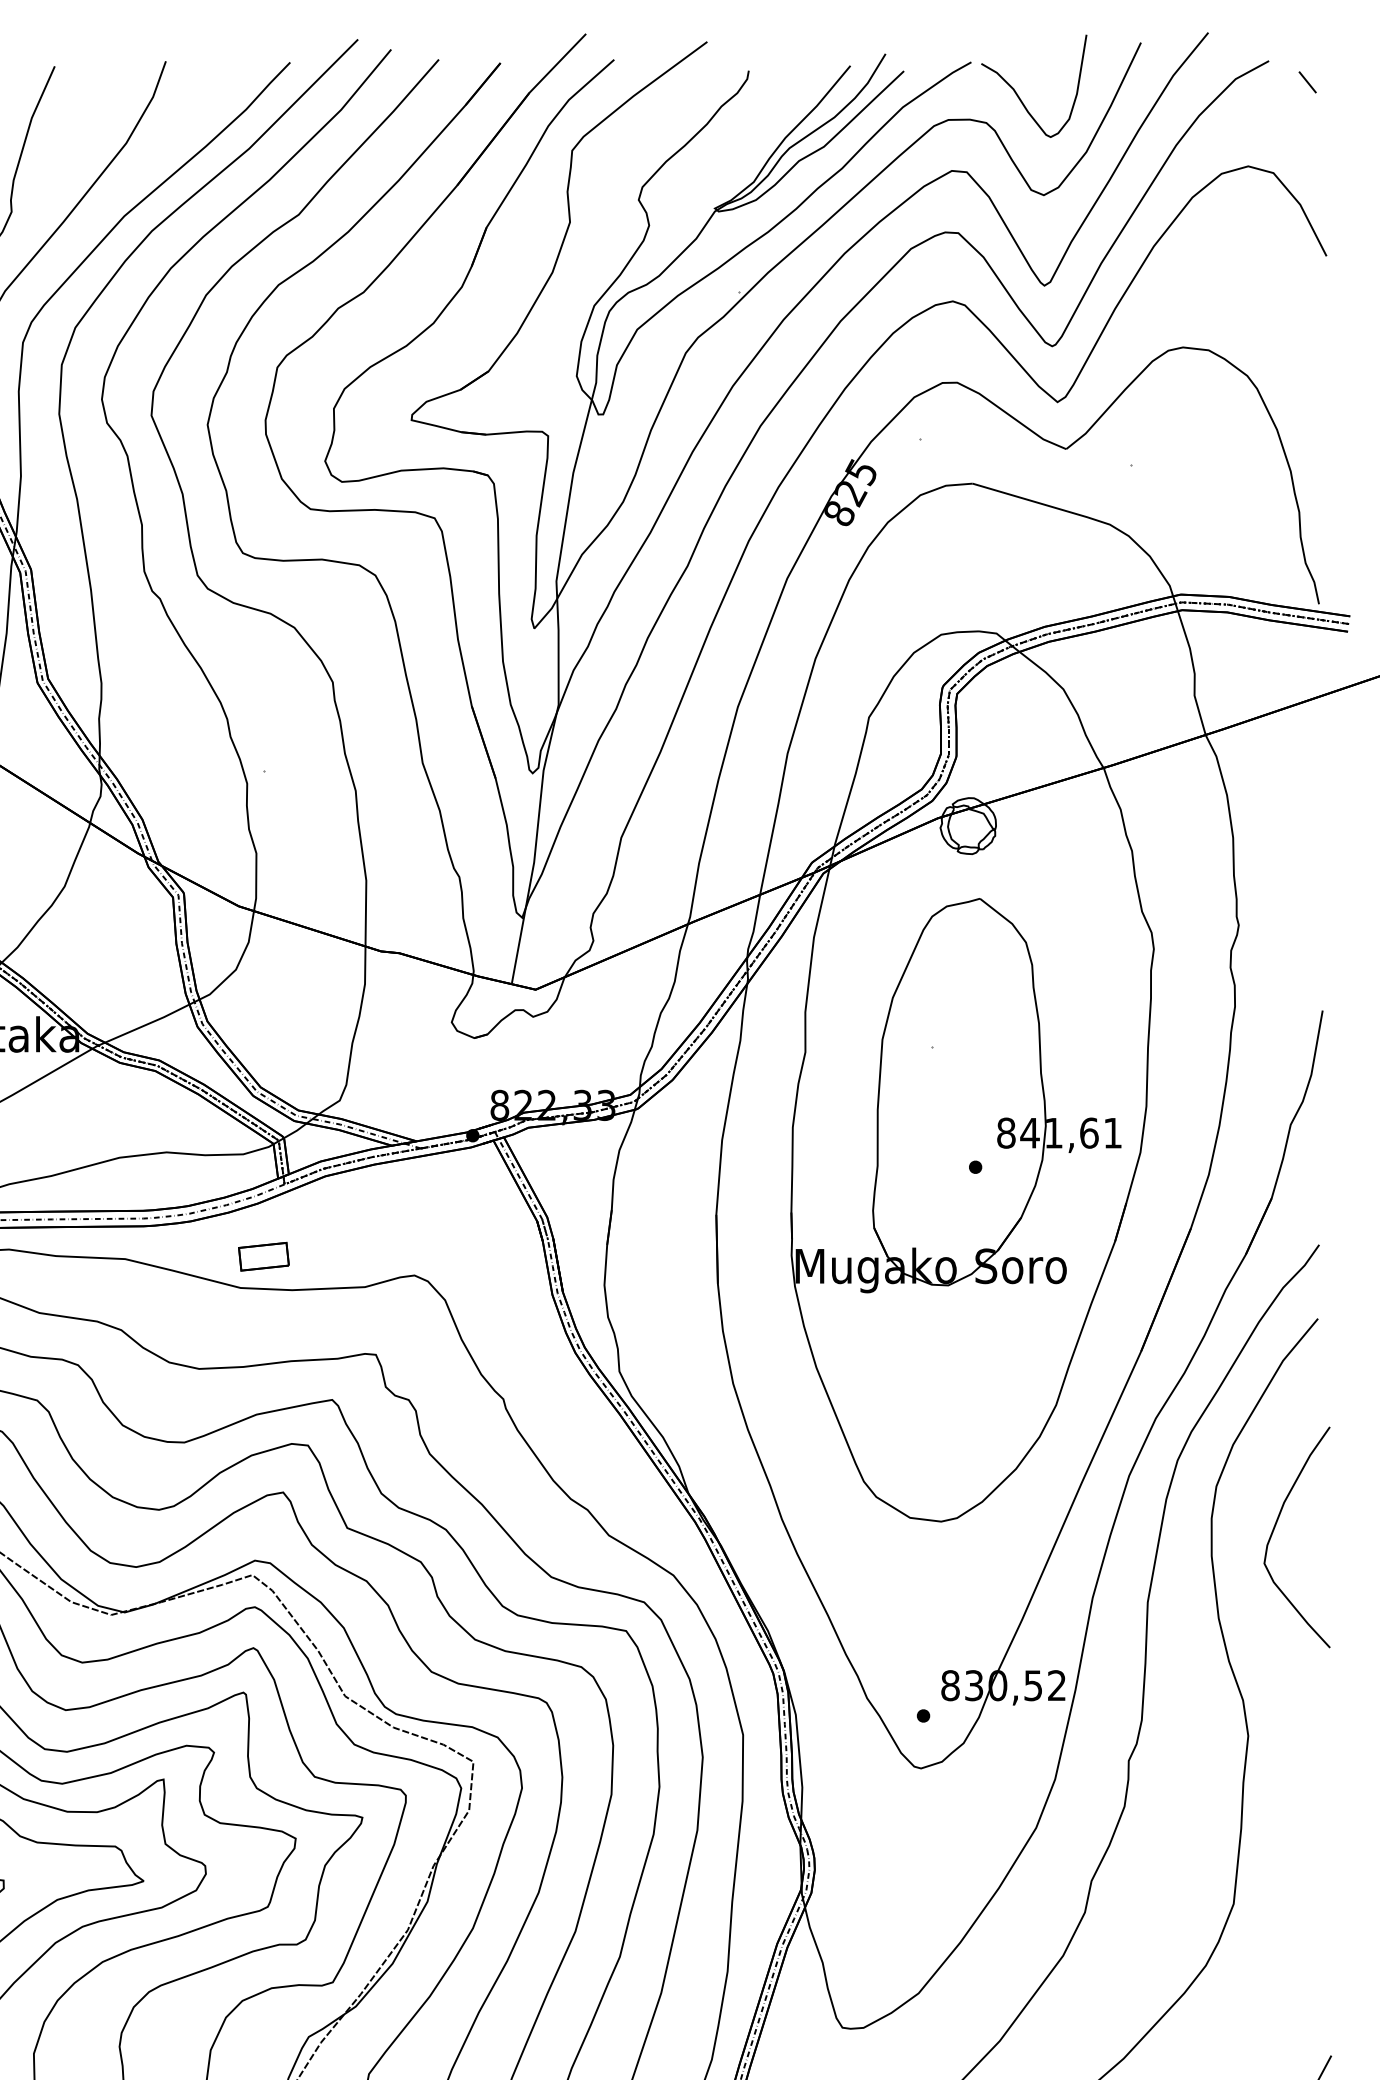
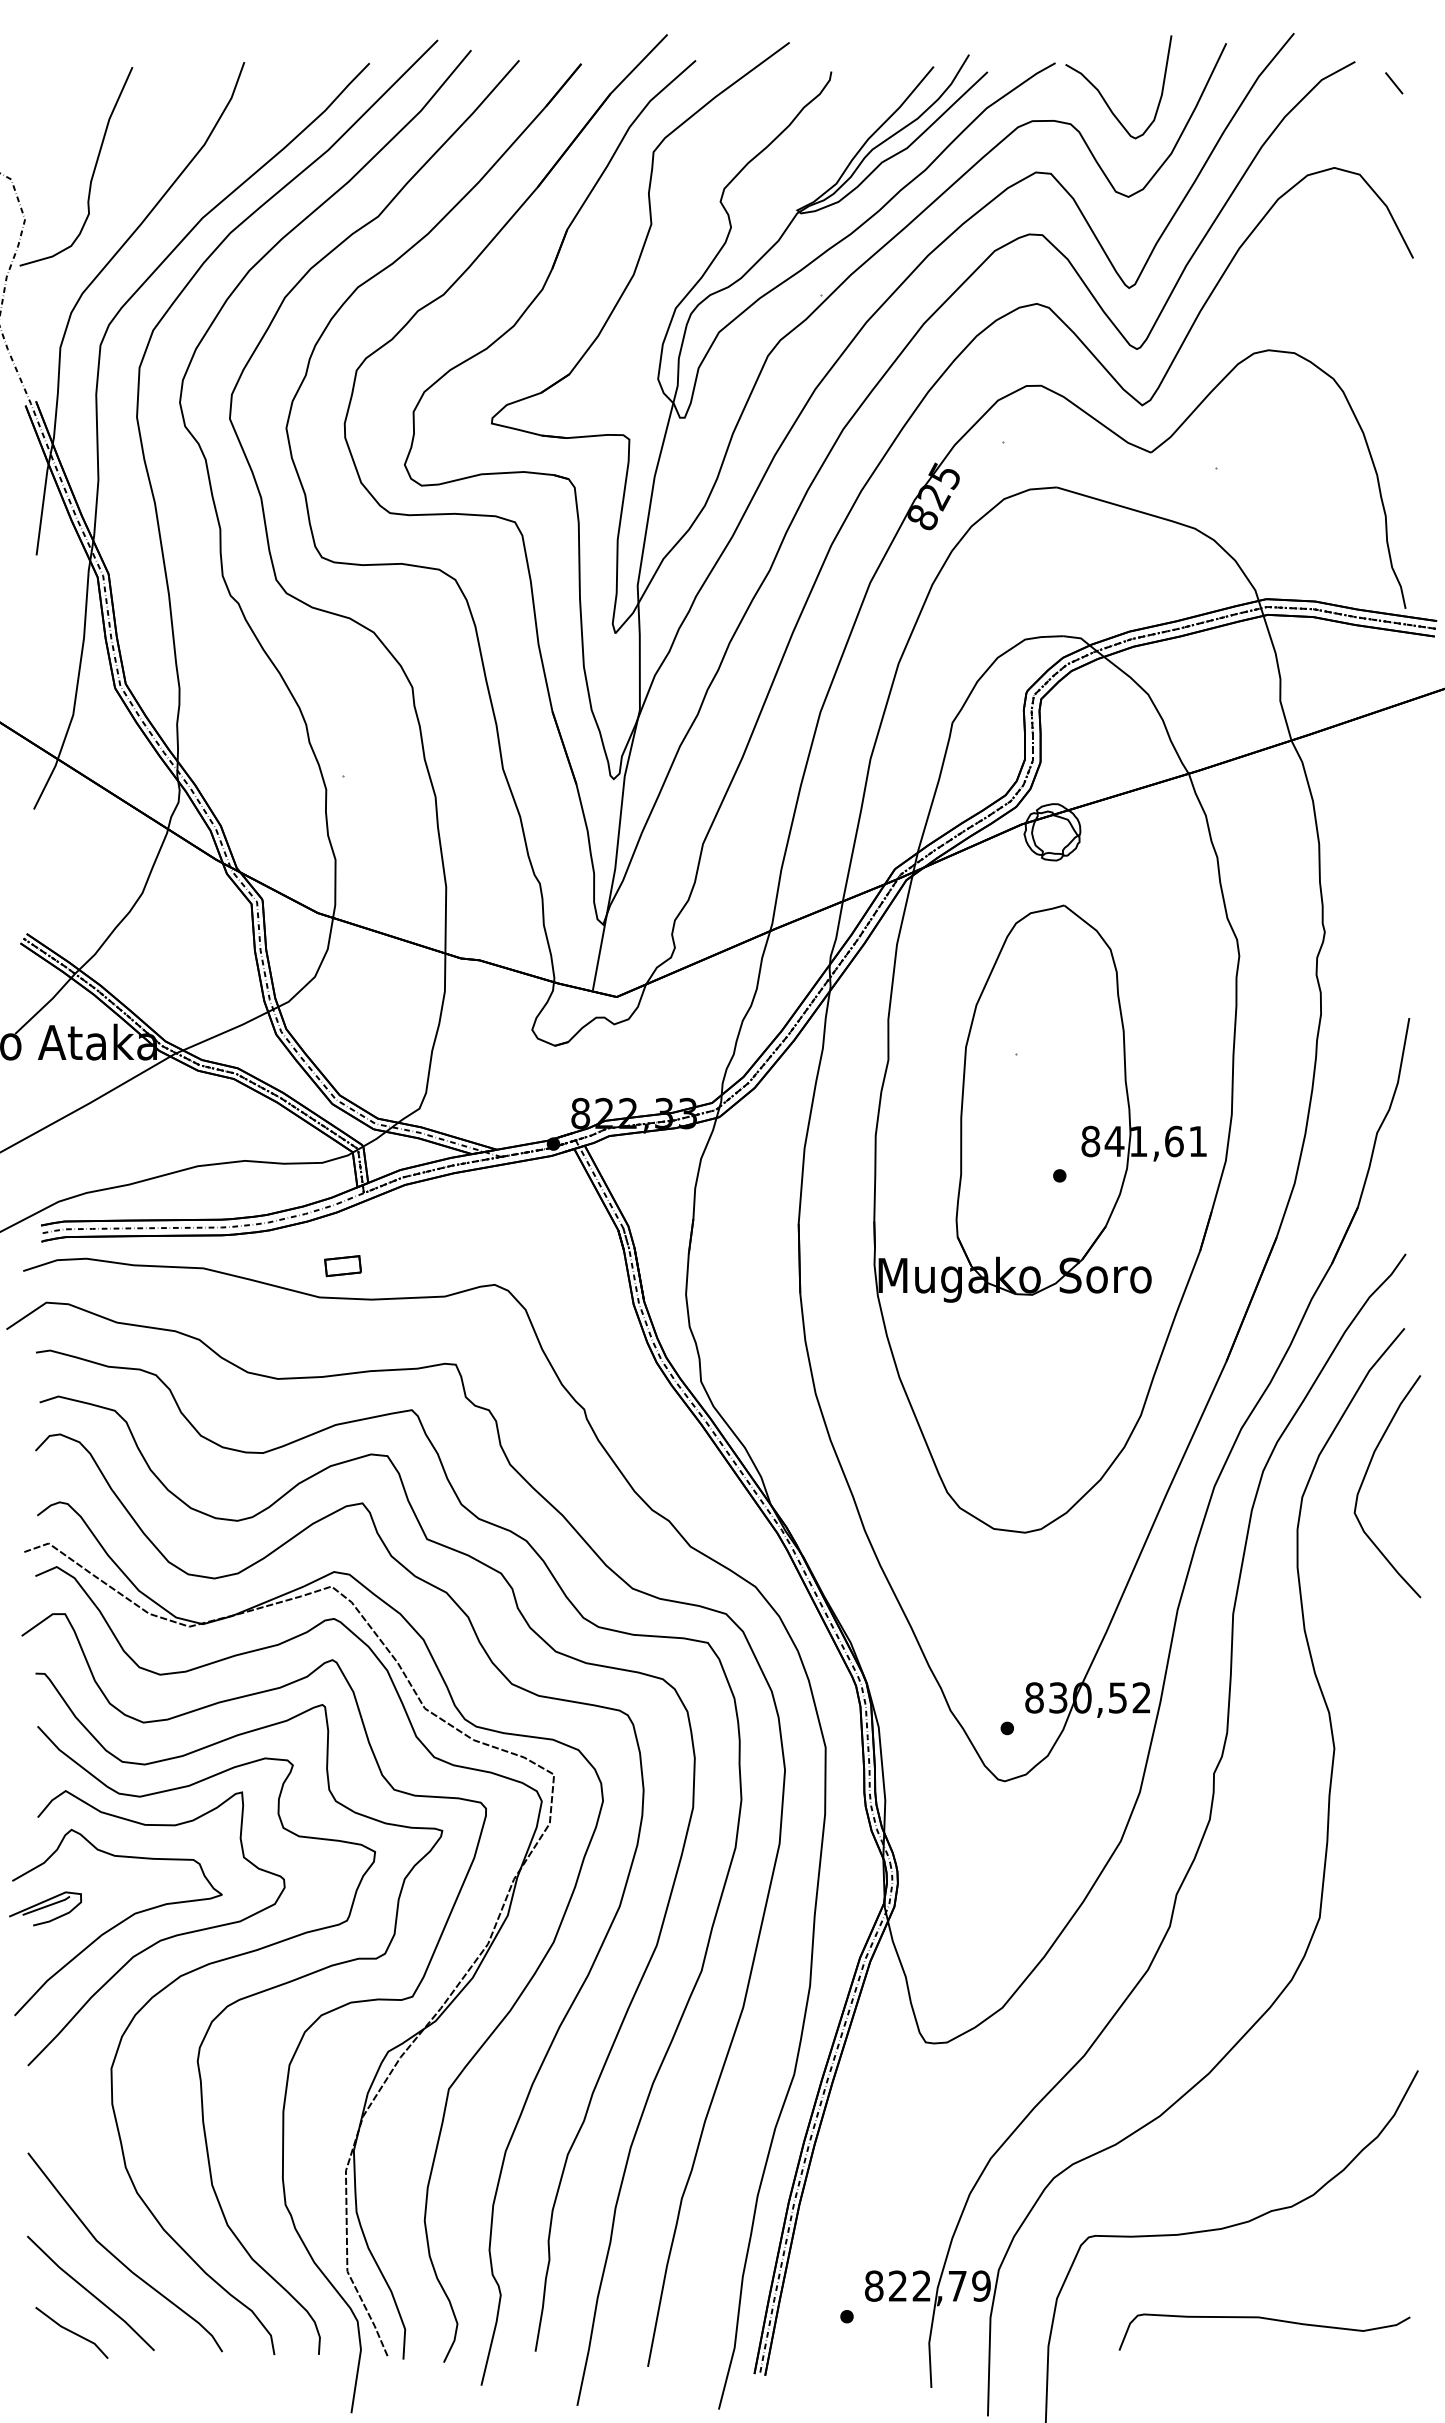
part: (263, 1257) -> (342, 1266), size x0.71
curve: (1276, 1526) -> (1366, 1475), moved

